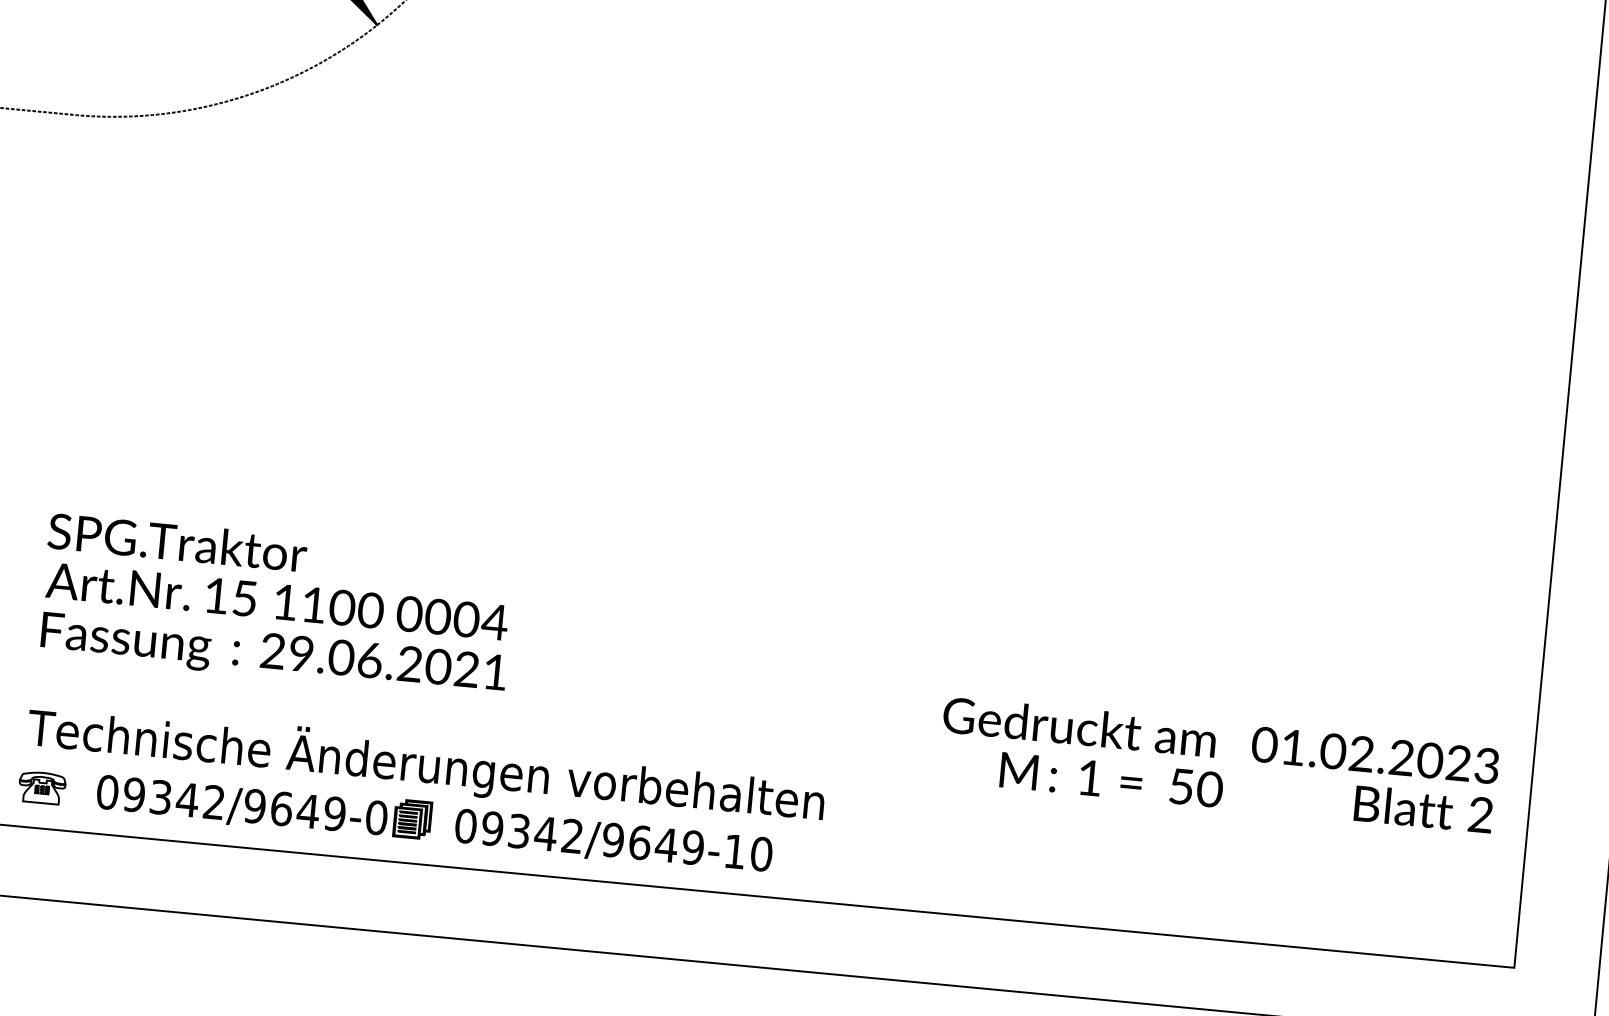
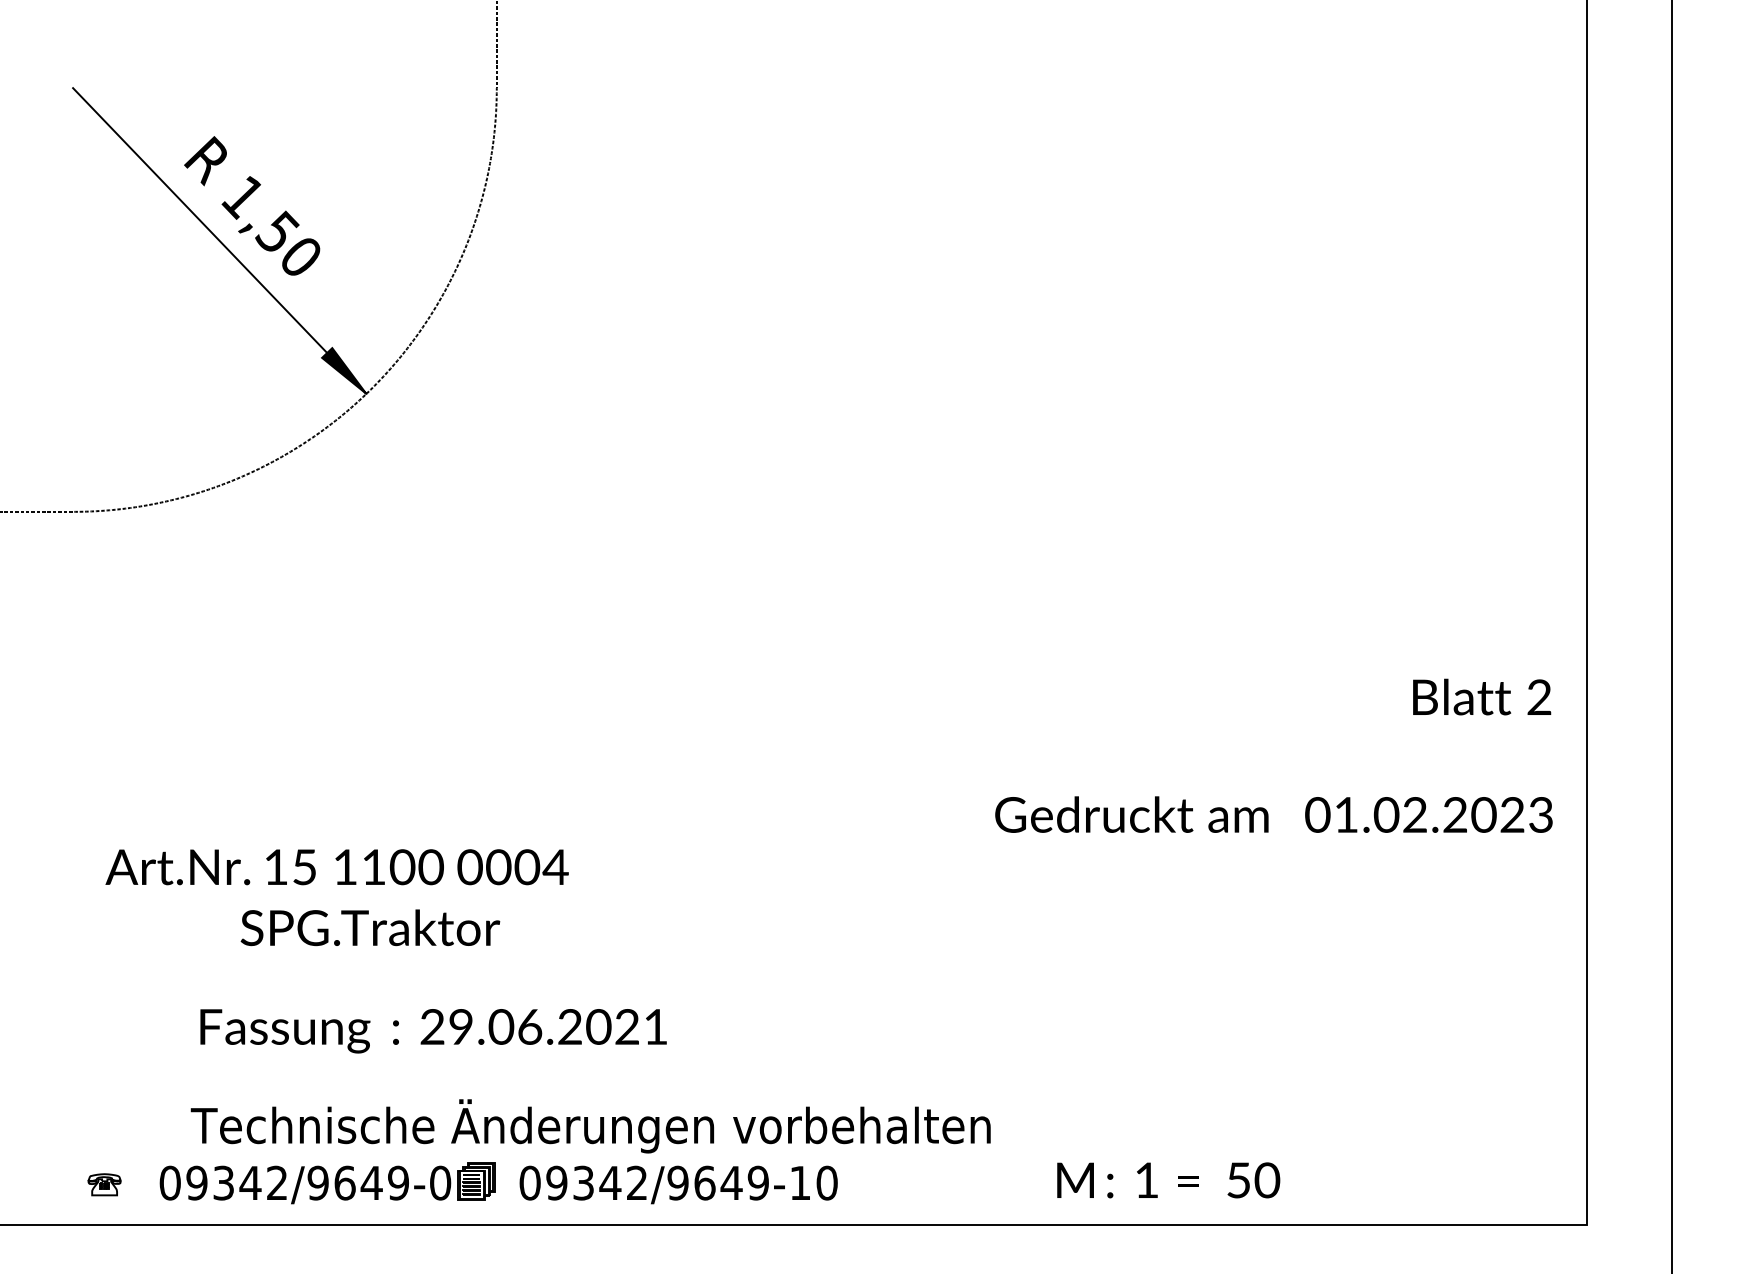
text: (177, 542) -> (370, 927), moved
text: (276, 601) -> (336, 867), moved
text: (273, 655) -> (433, 1031), moved
text: (1220, 740) -> (1273, 814), moved
text: (425, 765) -> (590, 1126), moved
text: (1111, 780) -> (1168, 1180), moved
part: (42, 787) -> (104, 1184), size x0.7
text: (1424, 808) -> (1482, 696), moved

